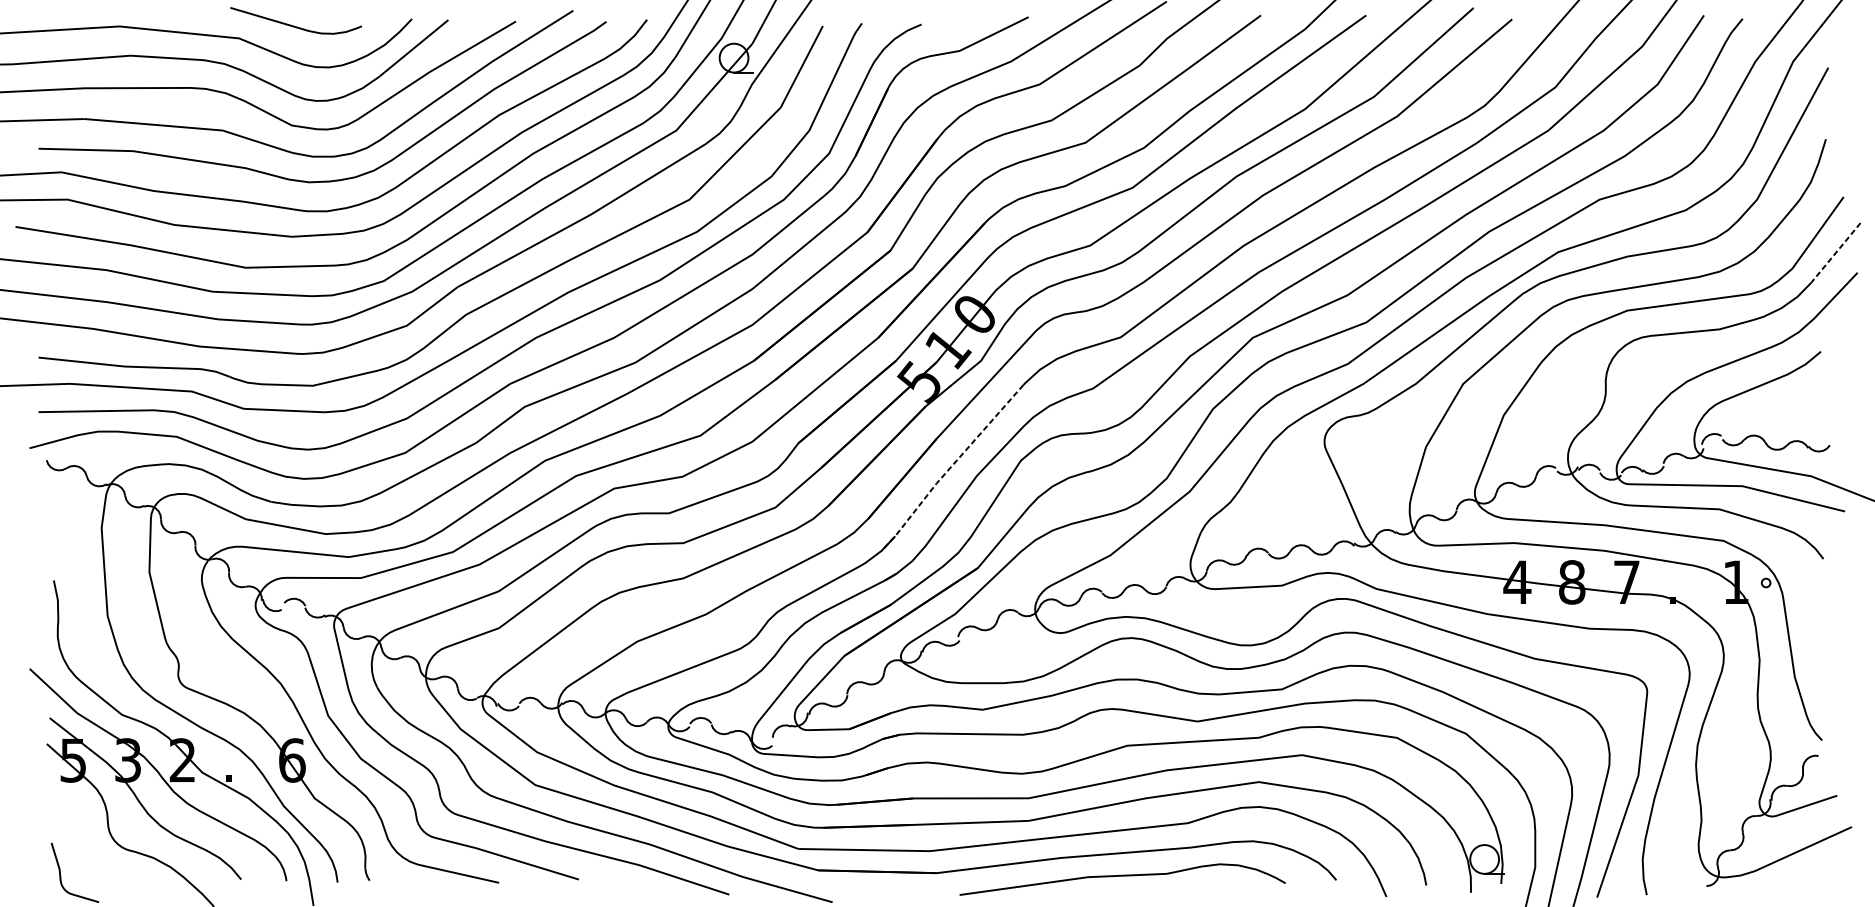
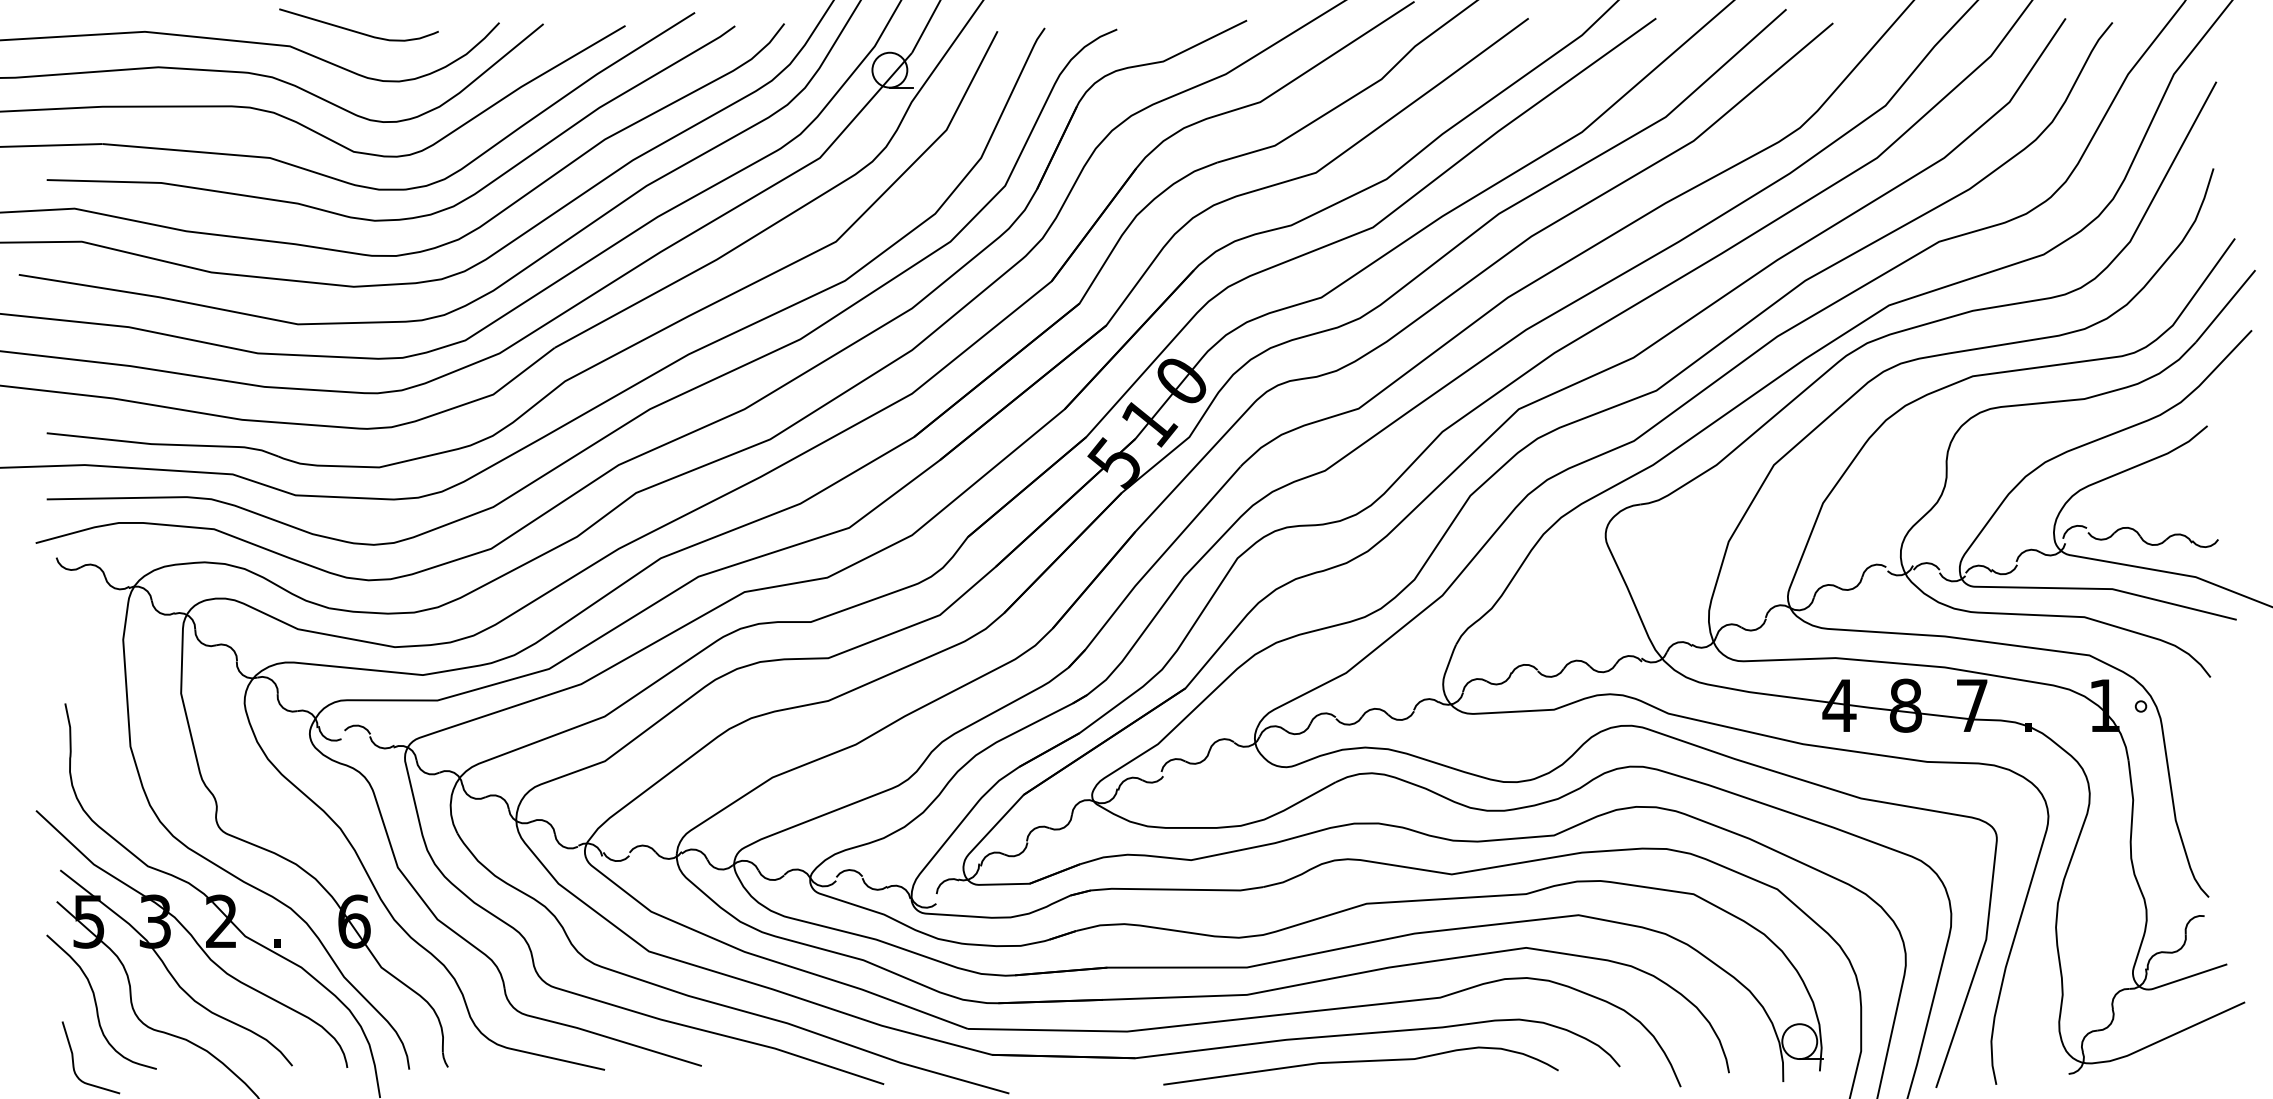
line: (1835, 253) -> (2225, 306), dashed -> solid
line: (949, 468) -> (1151, 567), dashed -> solid
curve: (79, 826) -> (96, 1001), added

